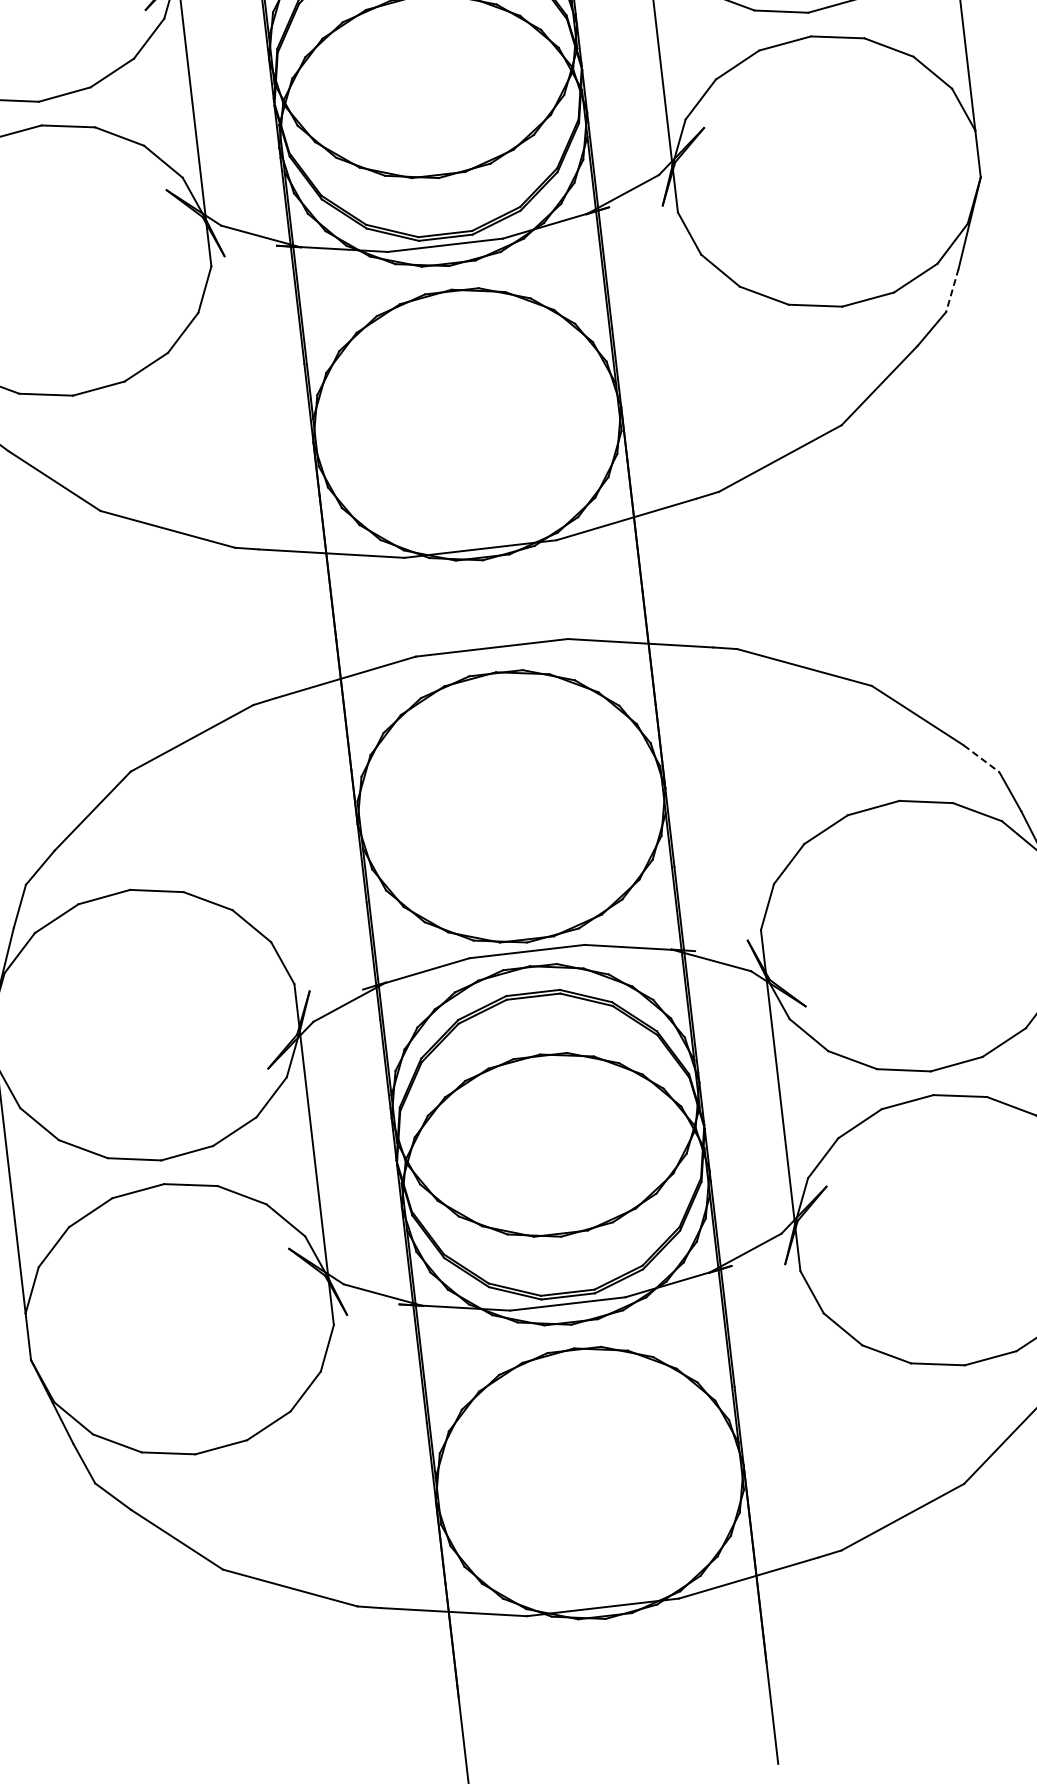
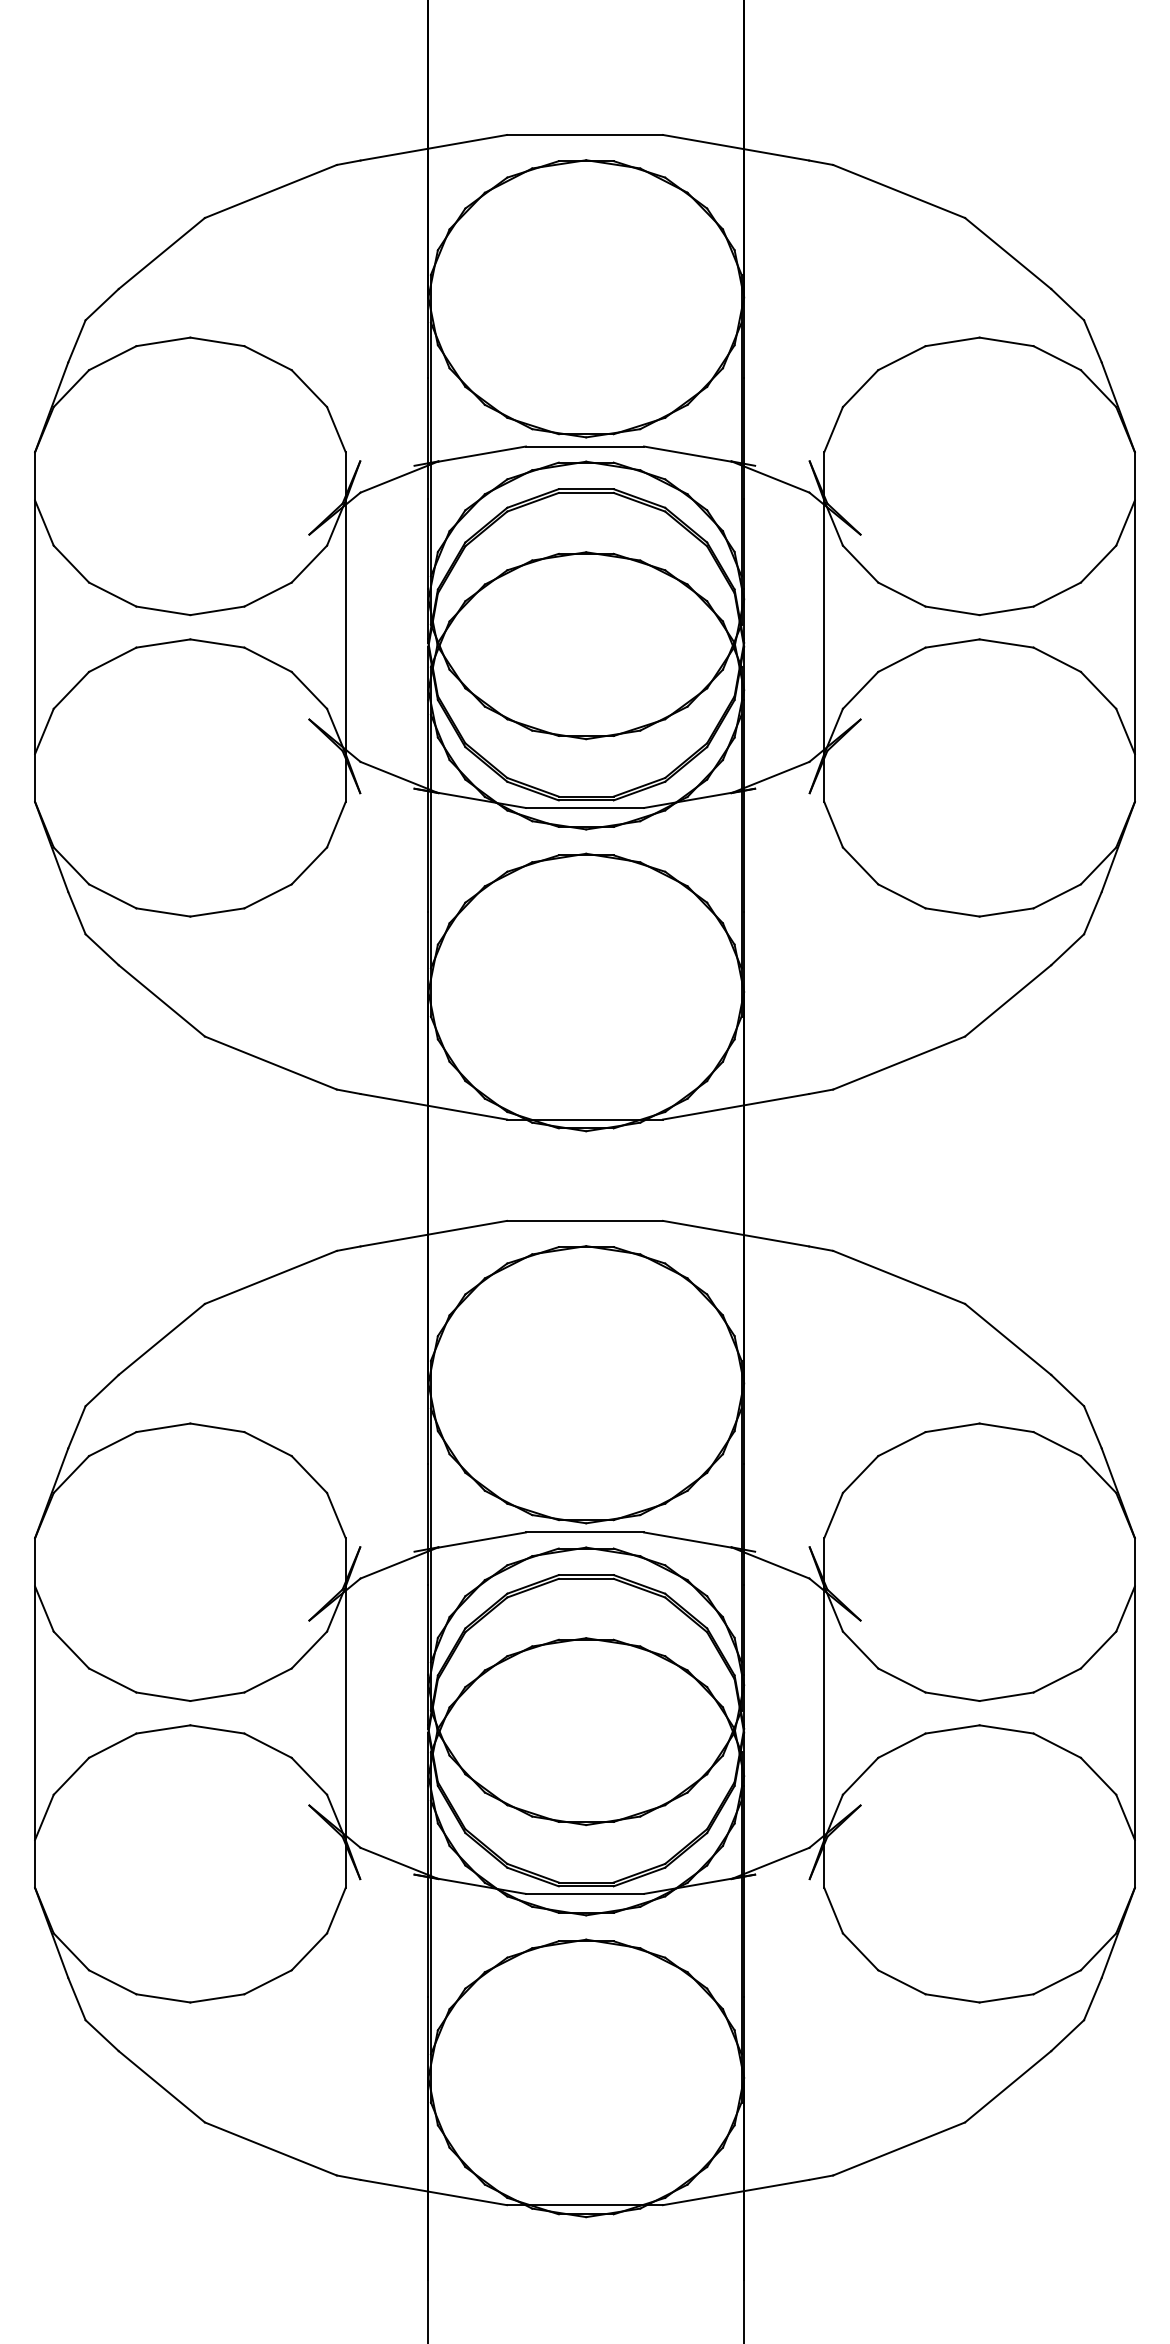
line: (952, 290) -> (1092, 913), dashed -> solid
line: (981, 758) -> (1067, 1390), dashed -> solid

